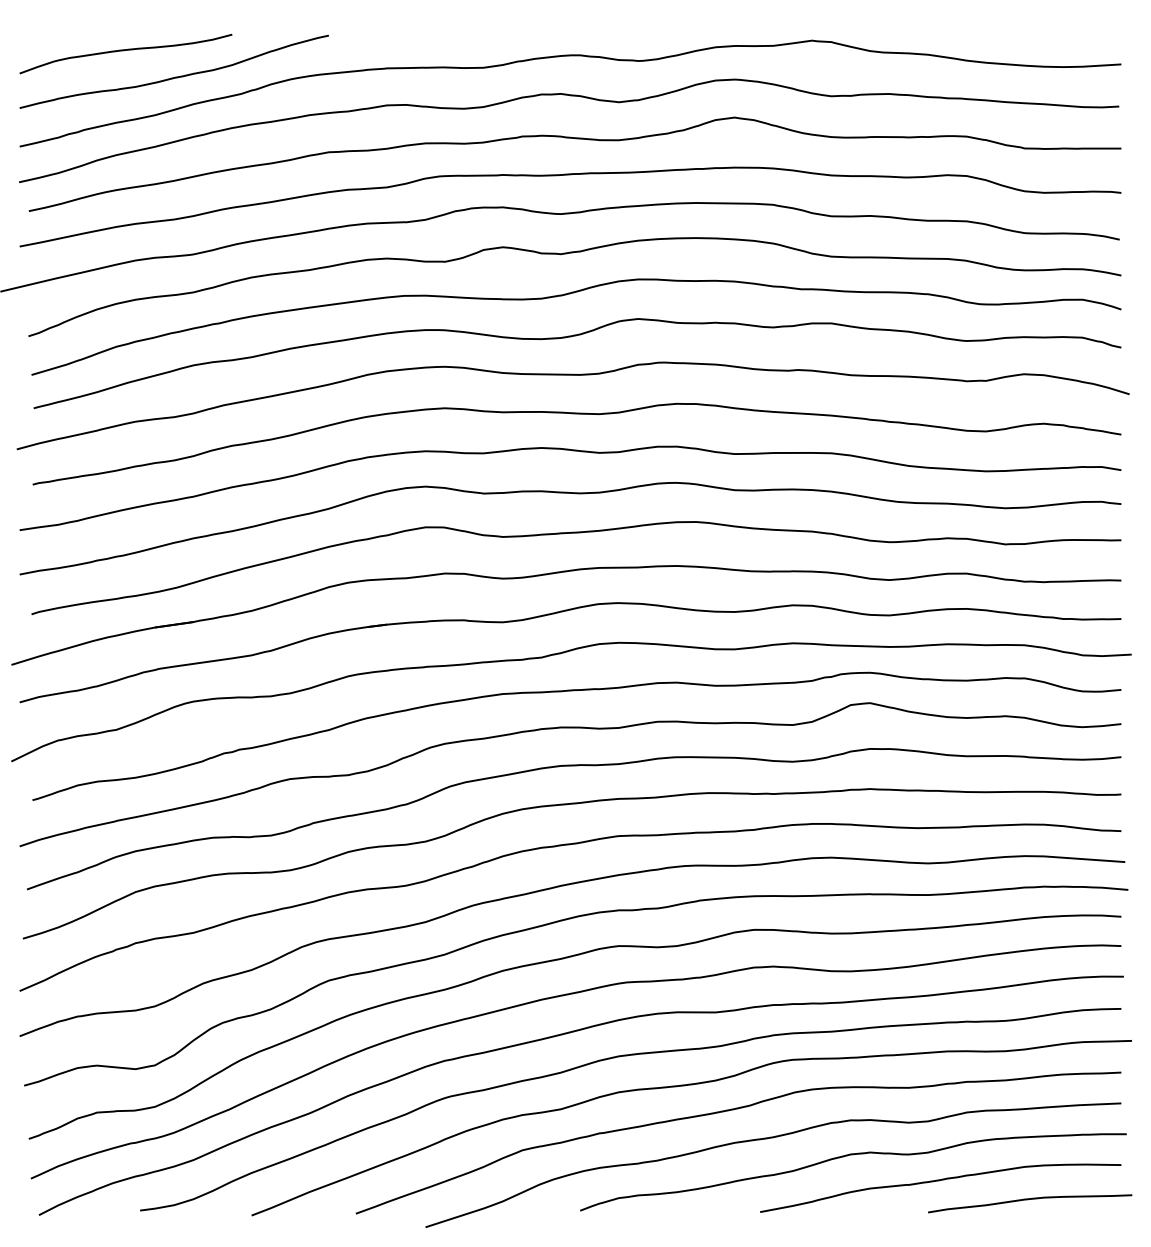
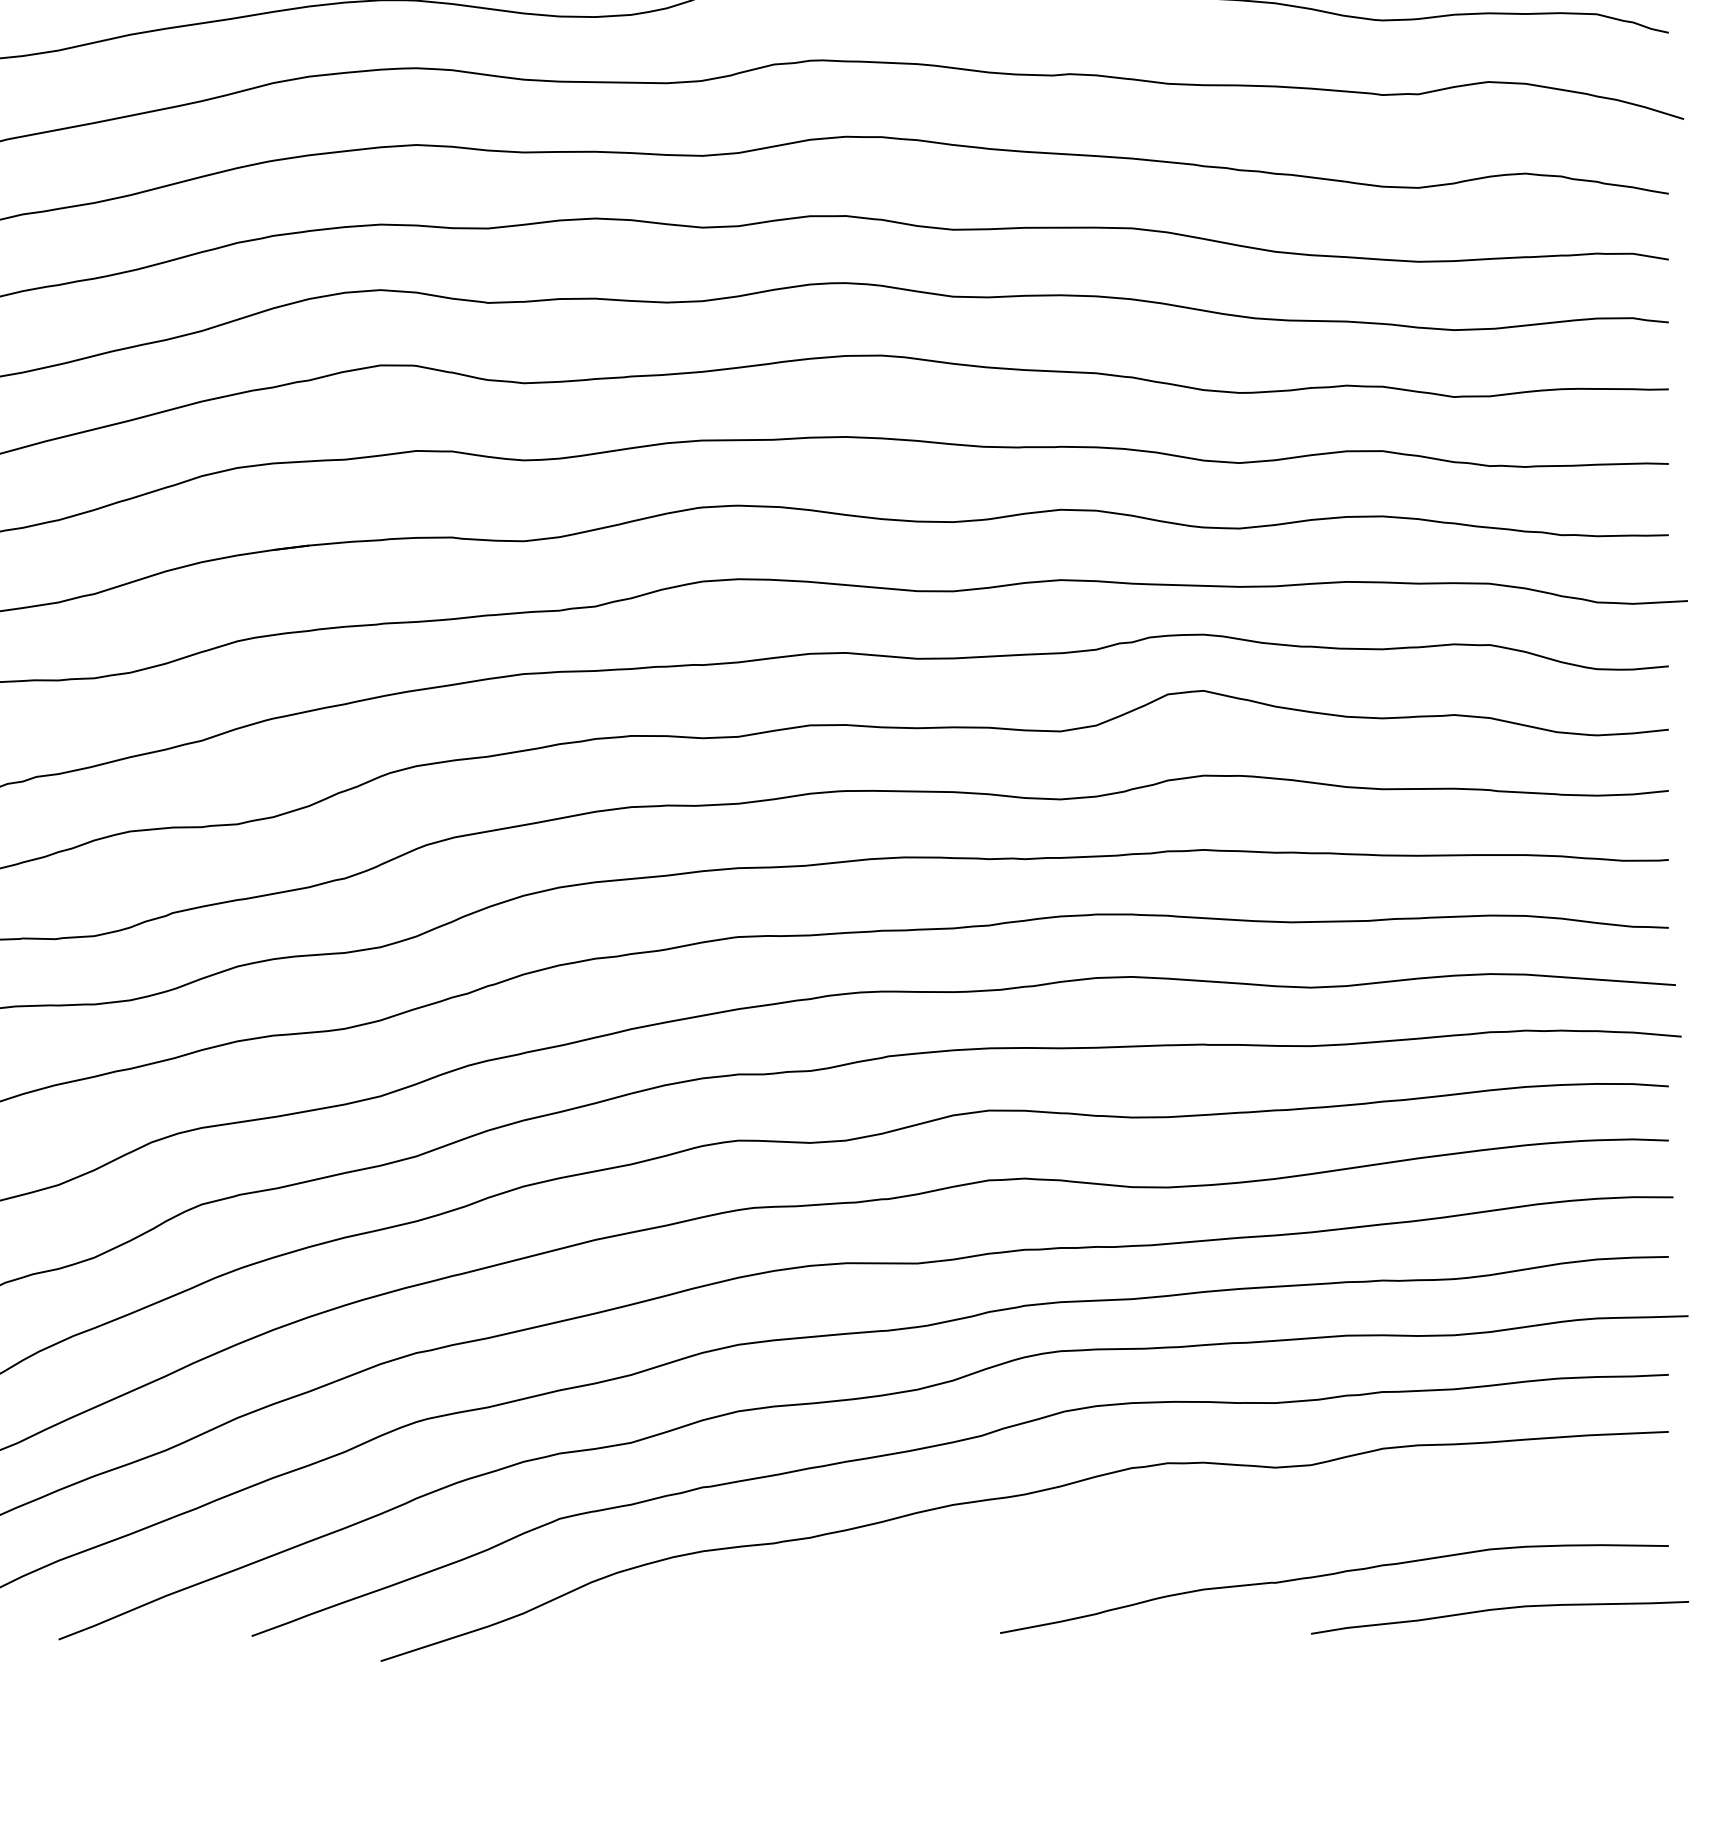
curve: (853, 1155) -> (1172, 1528), removed

